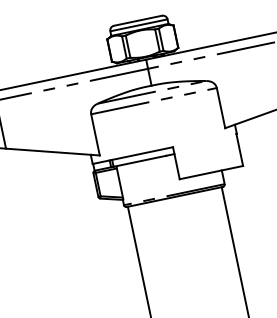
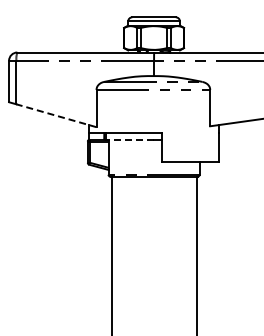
line: (52, 151) -> (56, 115), solid -> dashed
line: (140, 161) -> (130, 139), solid -> dashed

